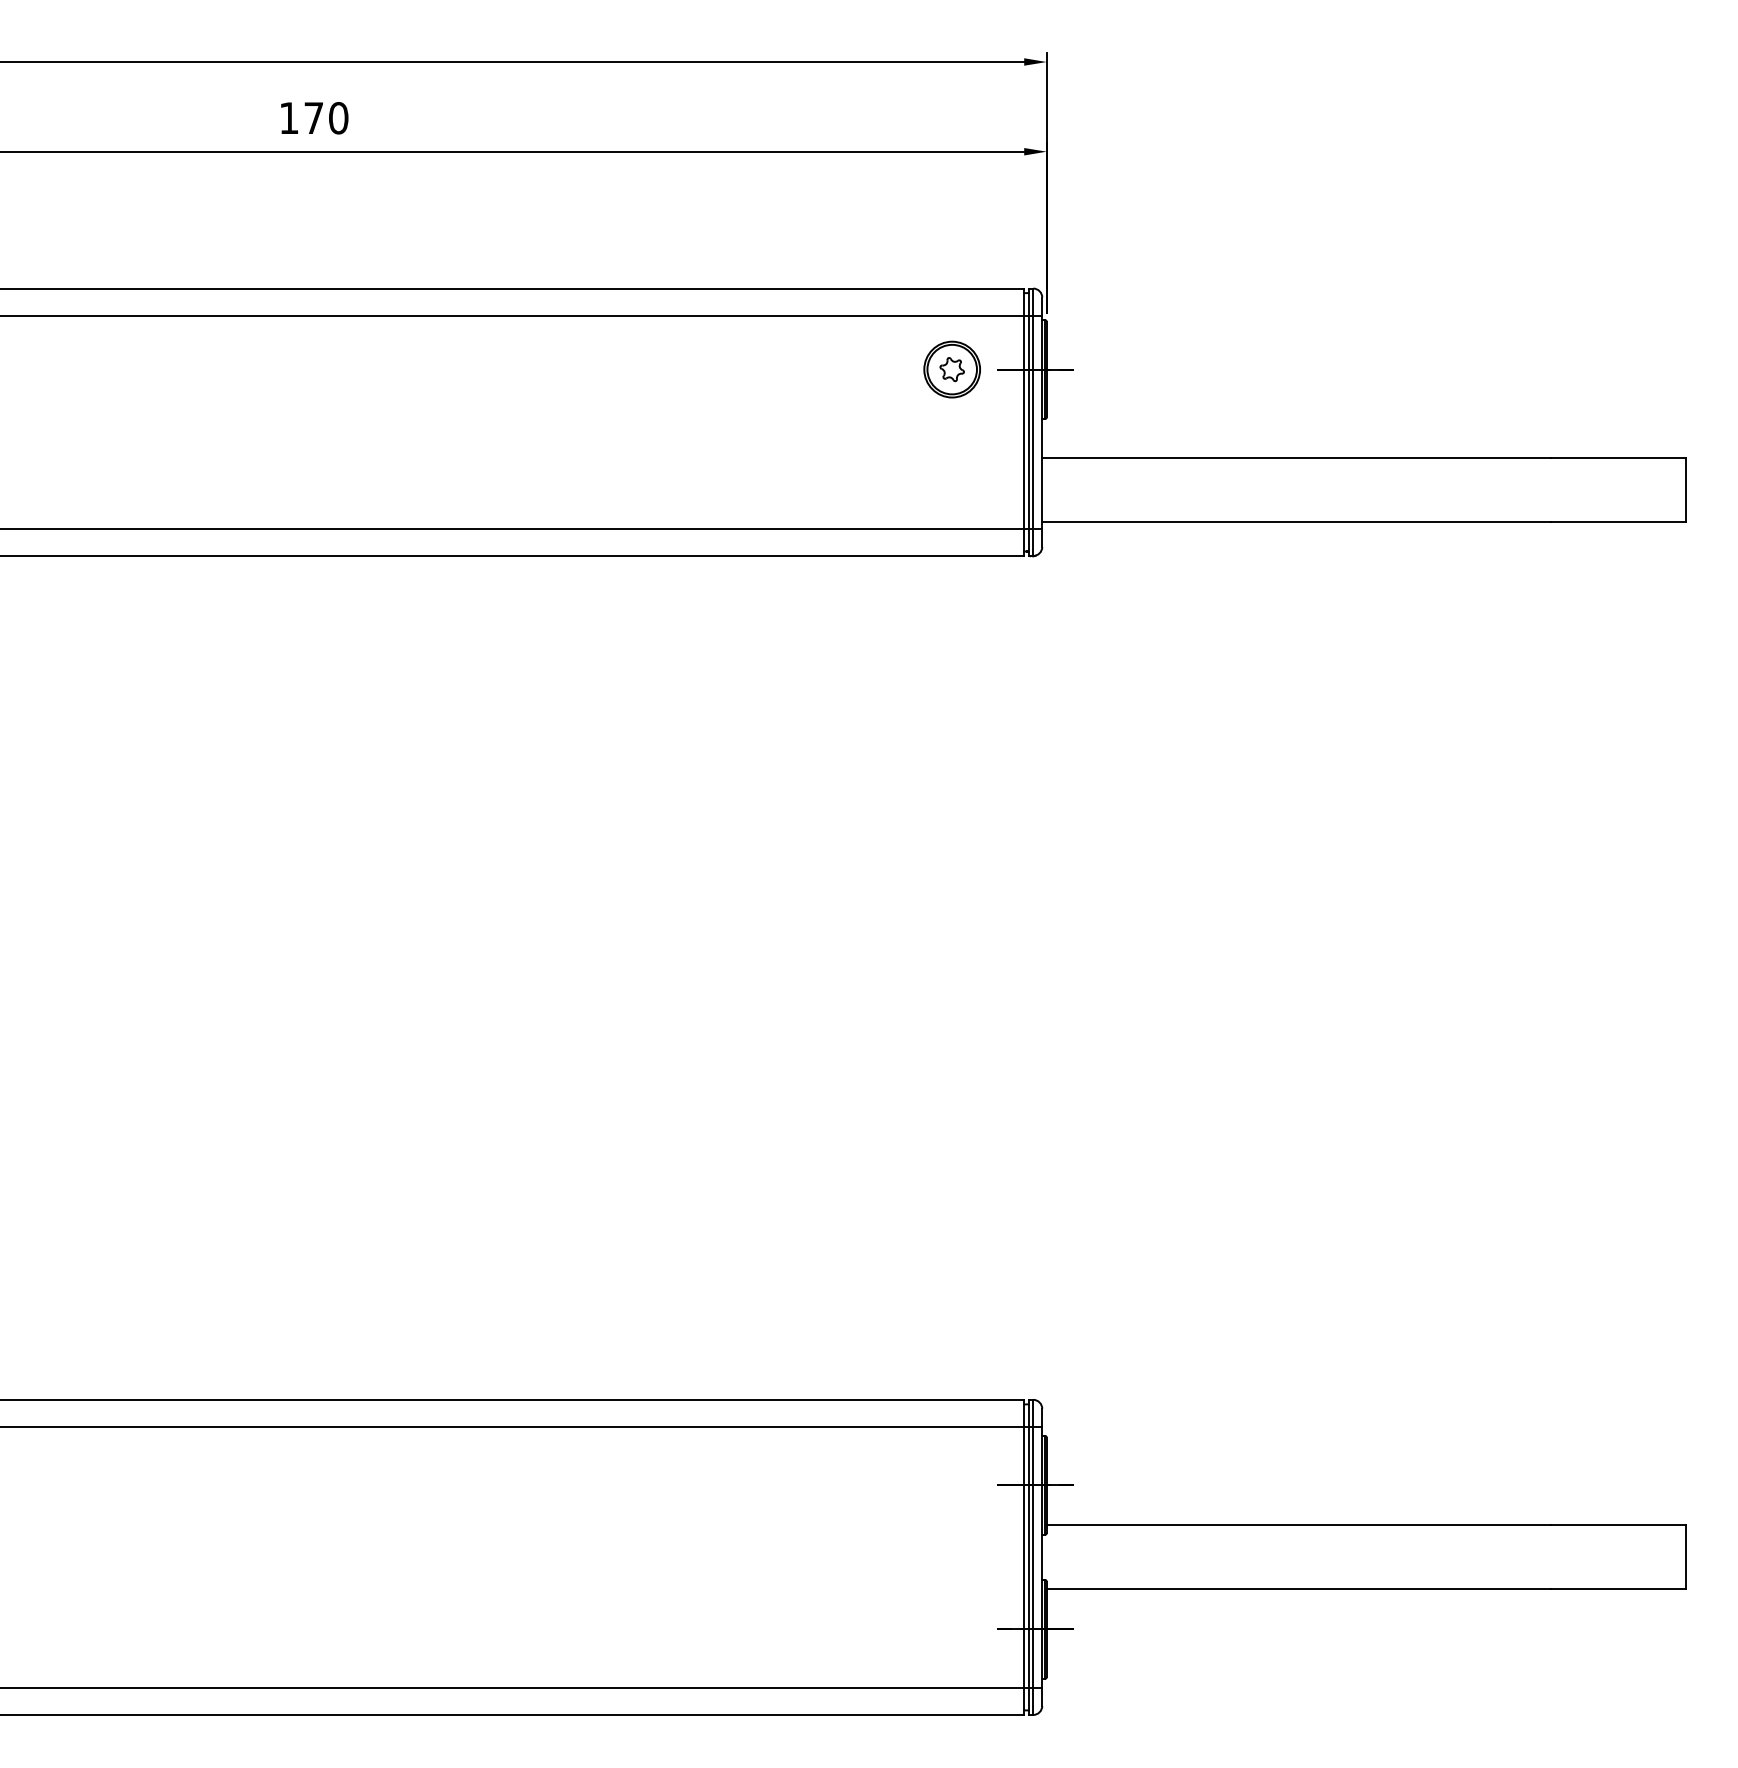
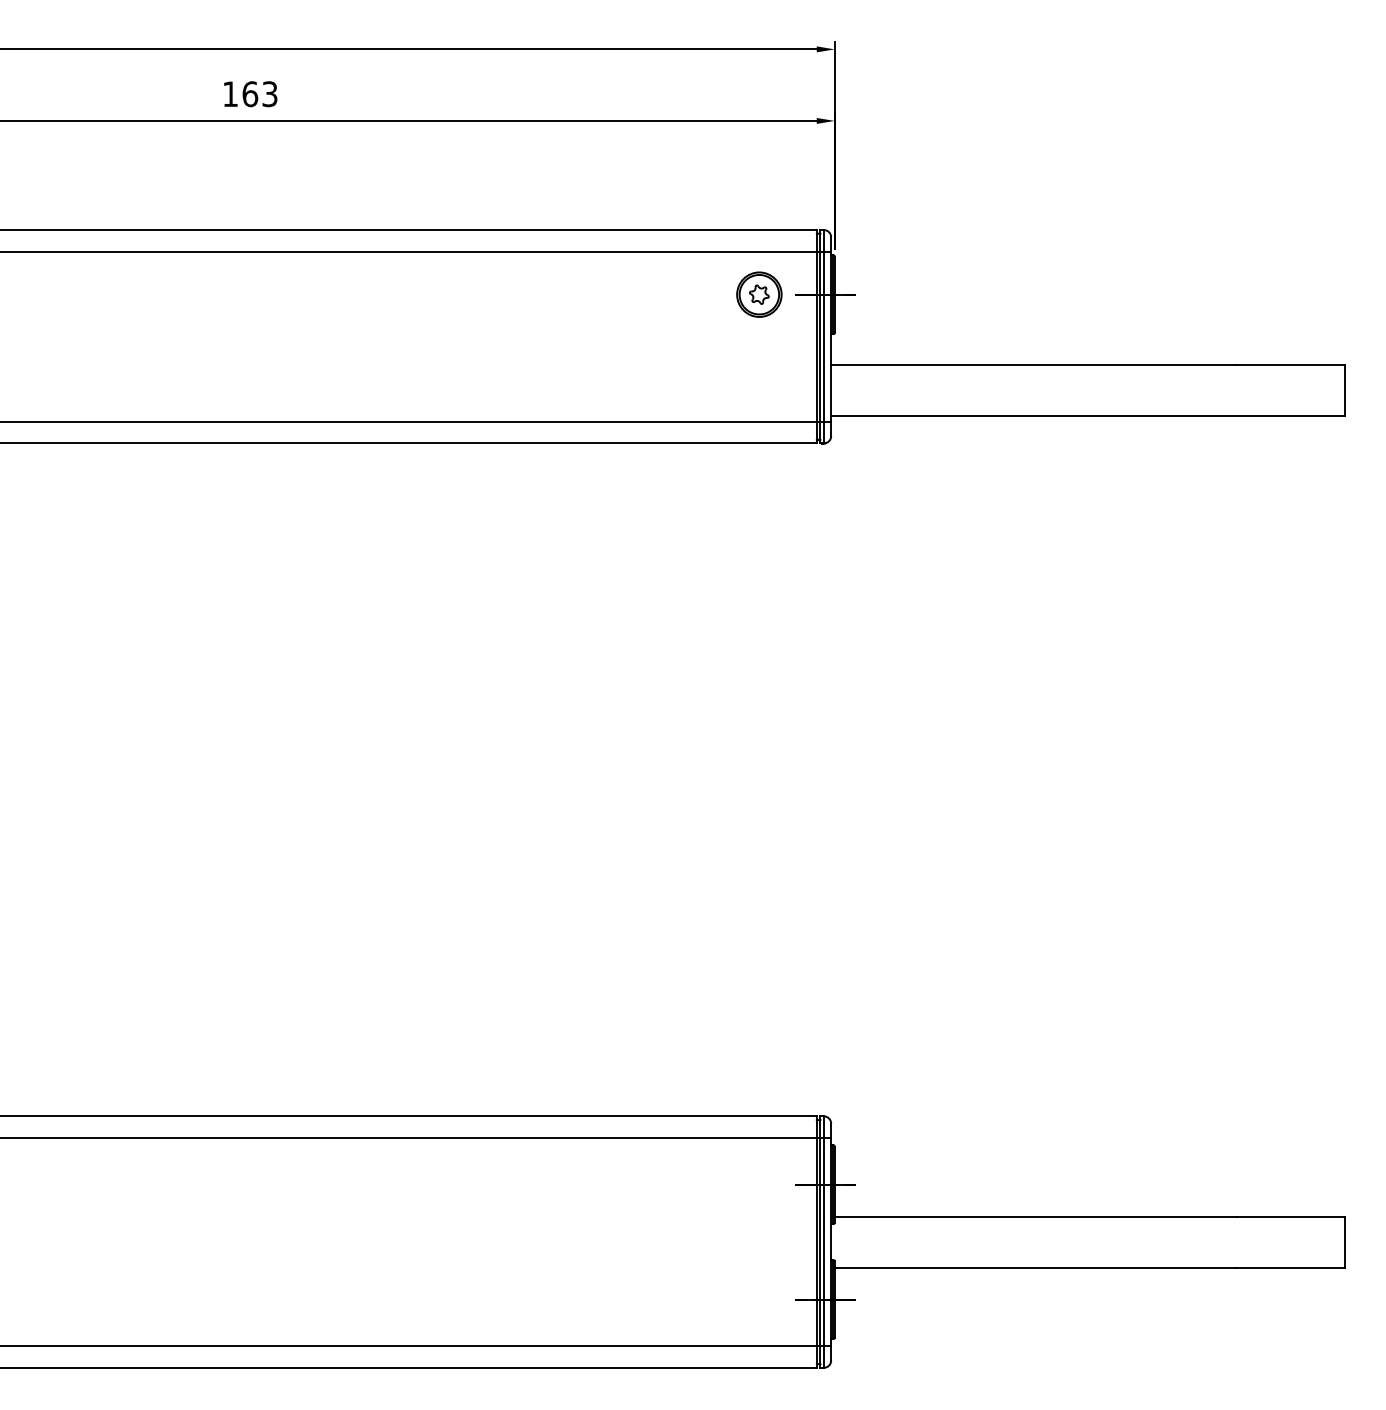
text: (326, 118) -> (260, 94), 170 -> 163

